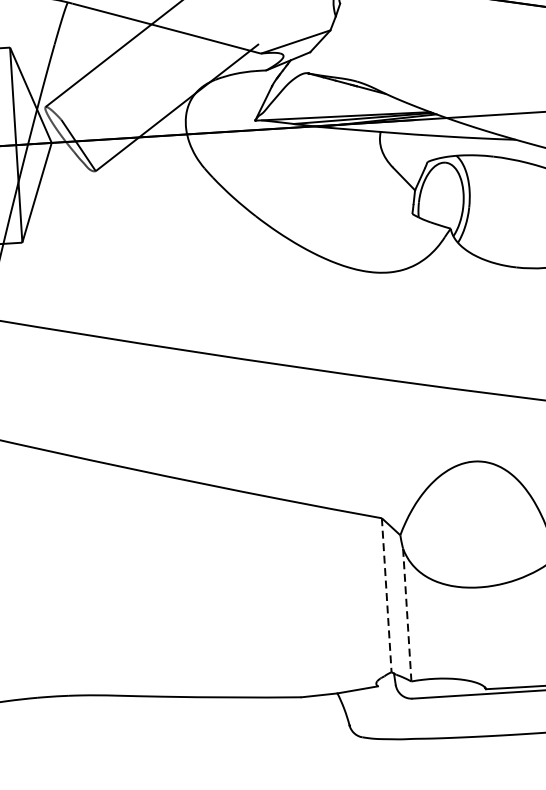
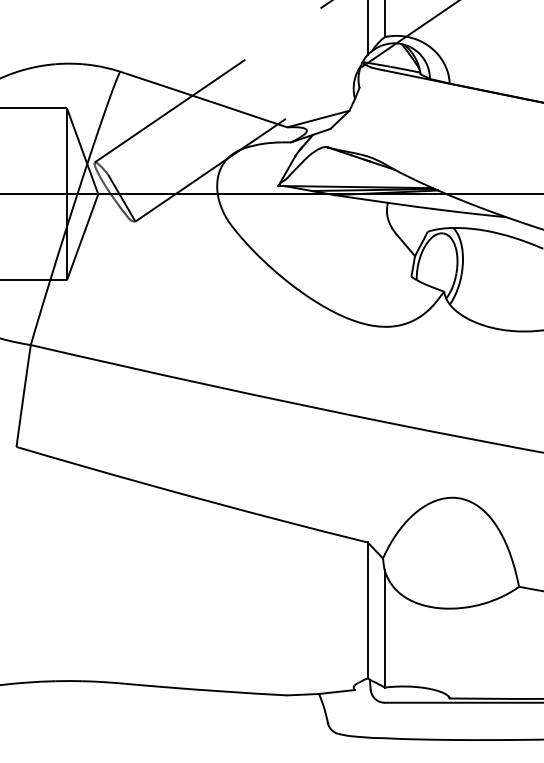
line: (386, 595) -> (367, 610), dashed -> solid
line: (407, 614) -> (384, 628), dashed -> solid

